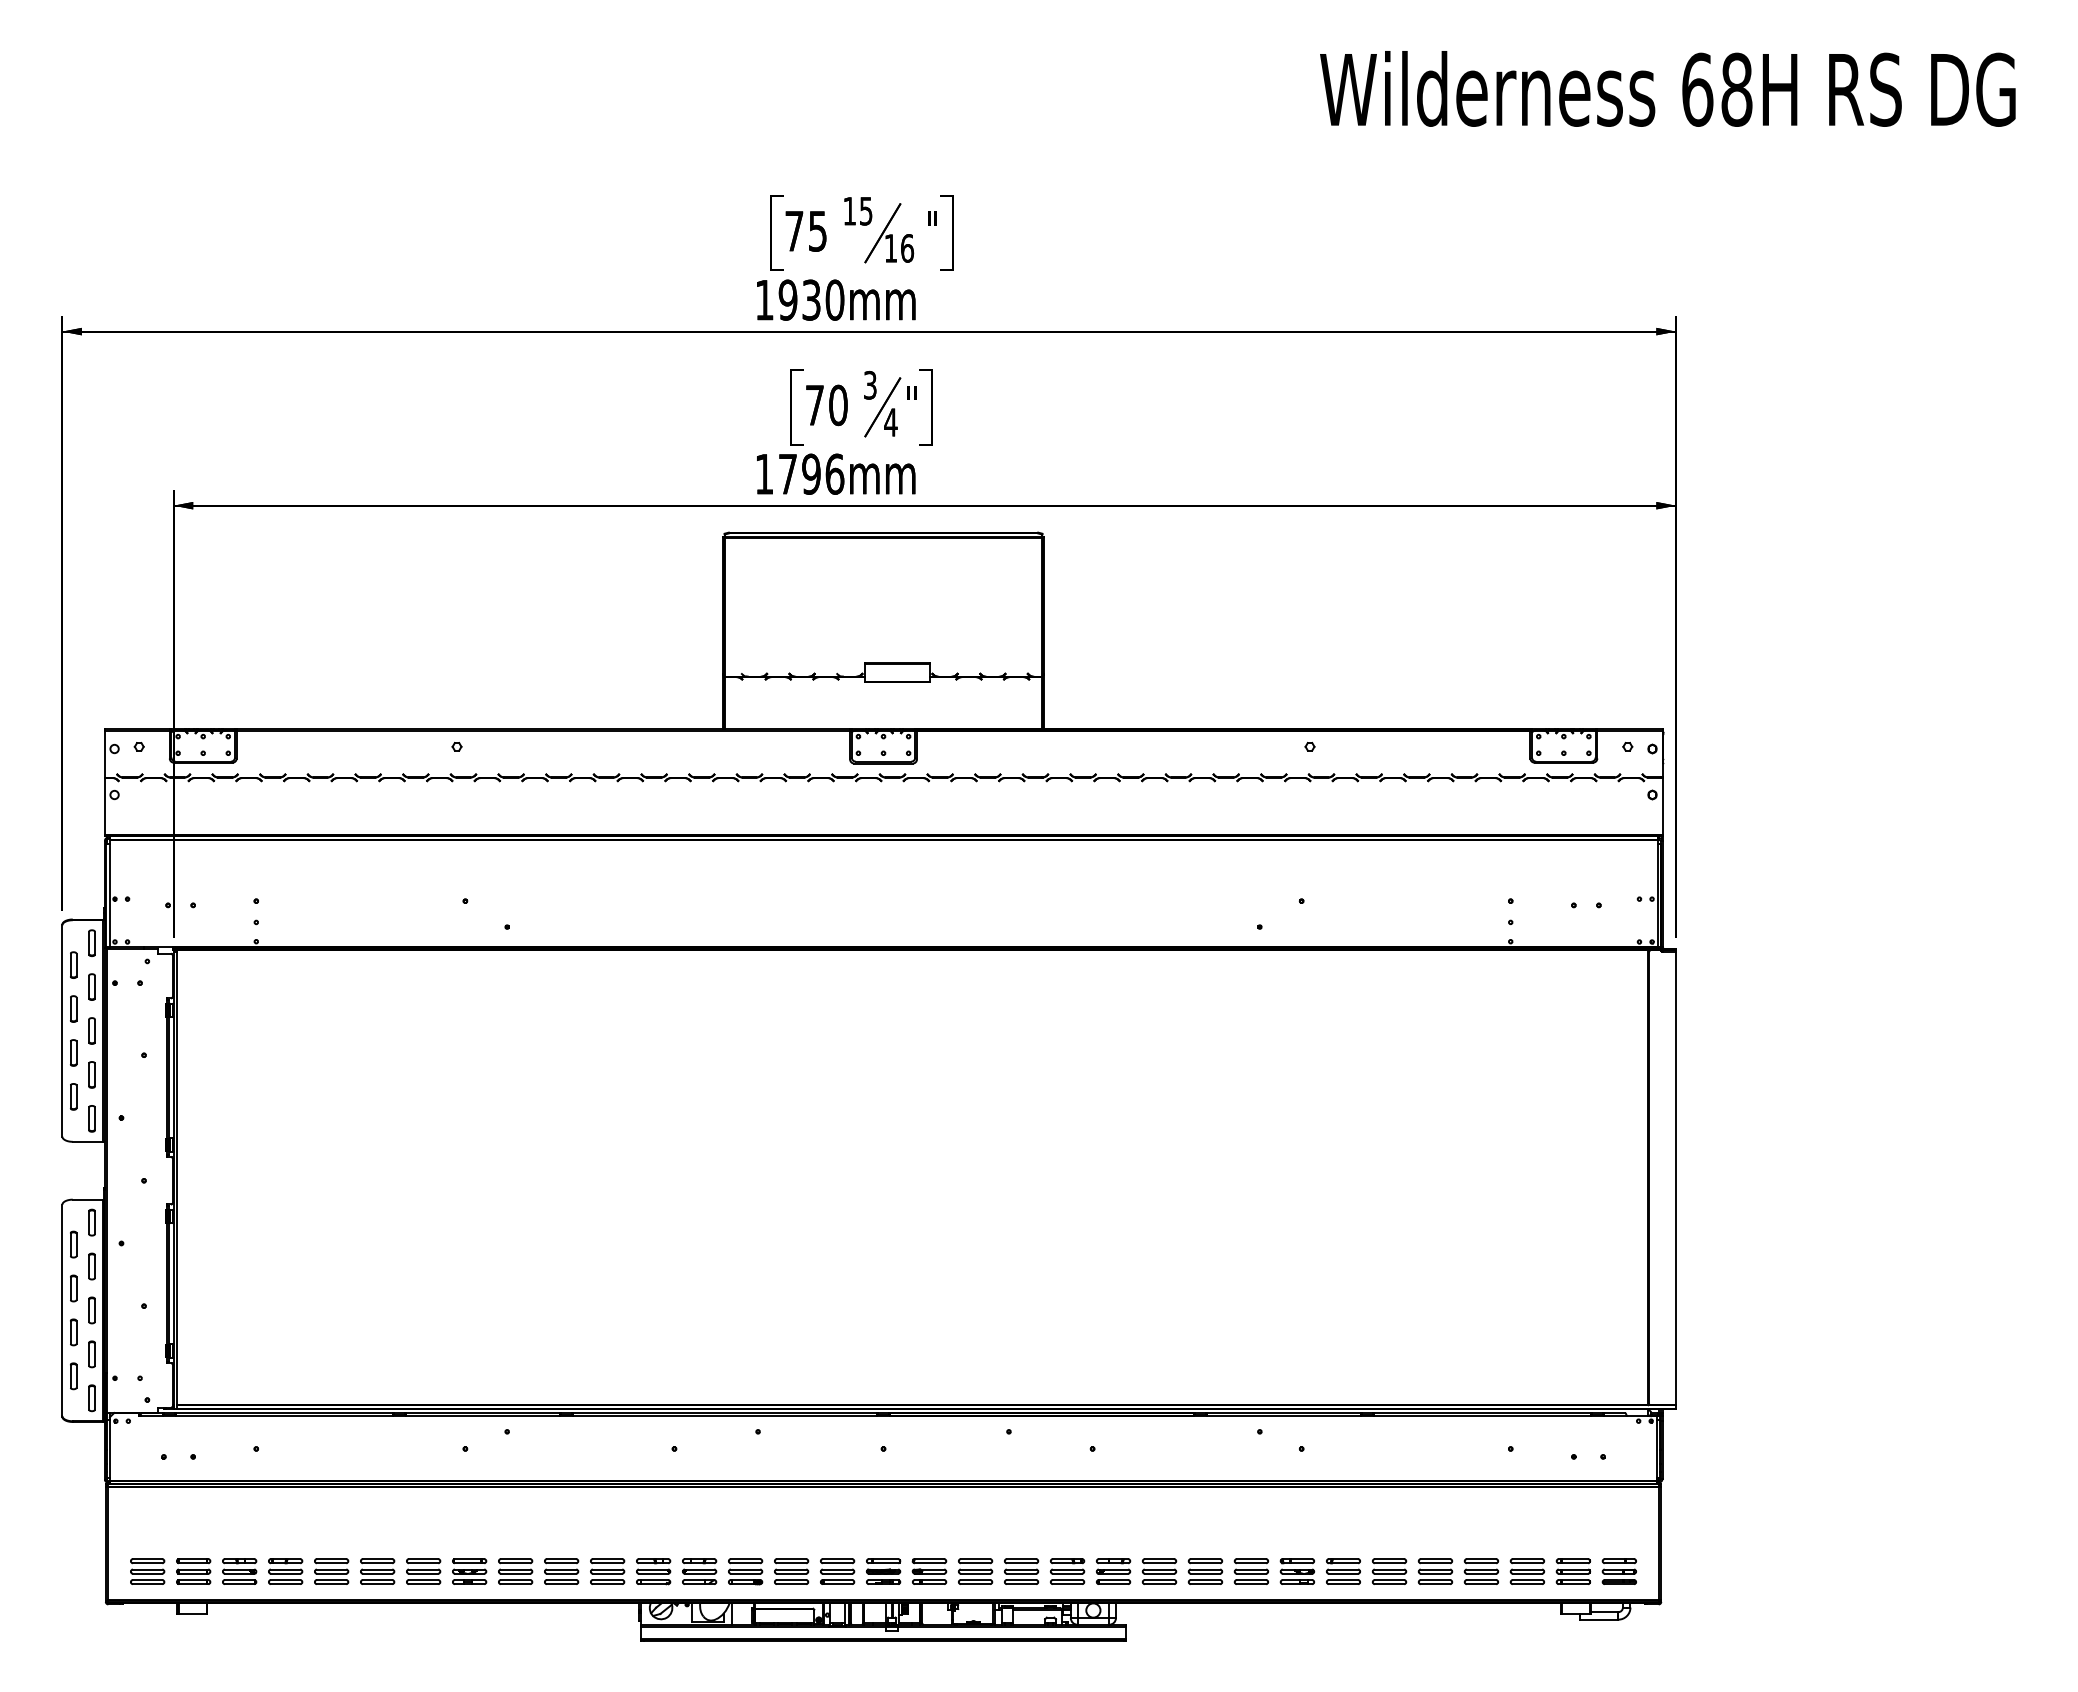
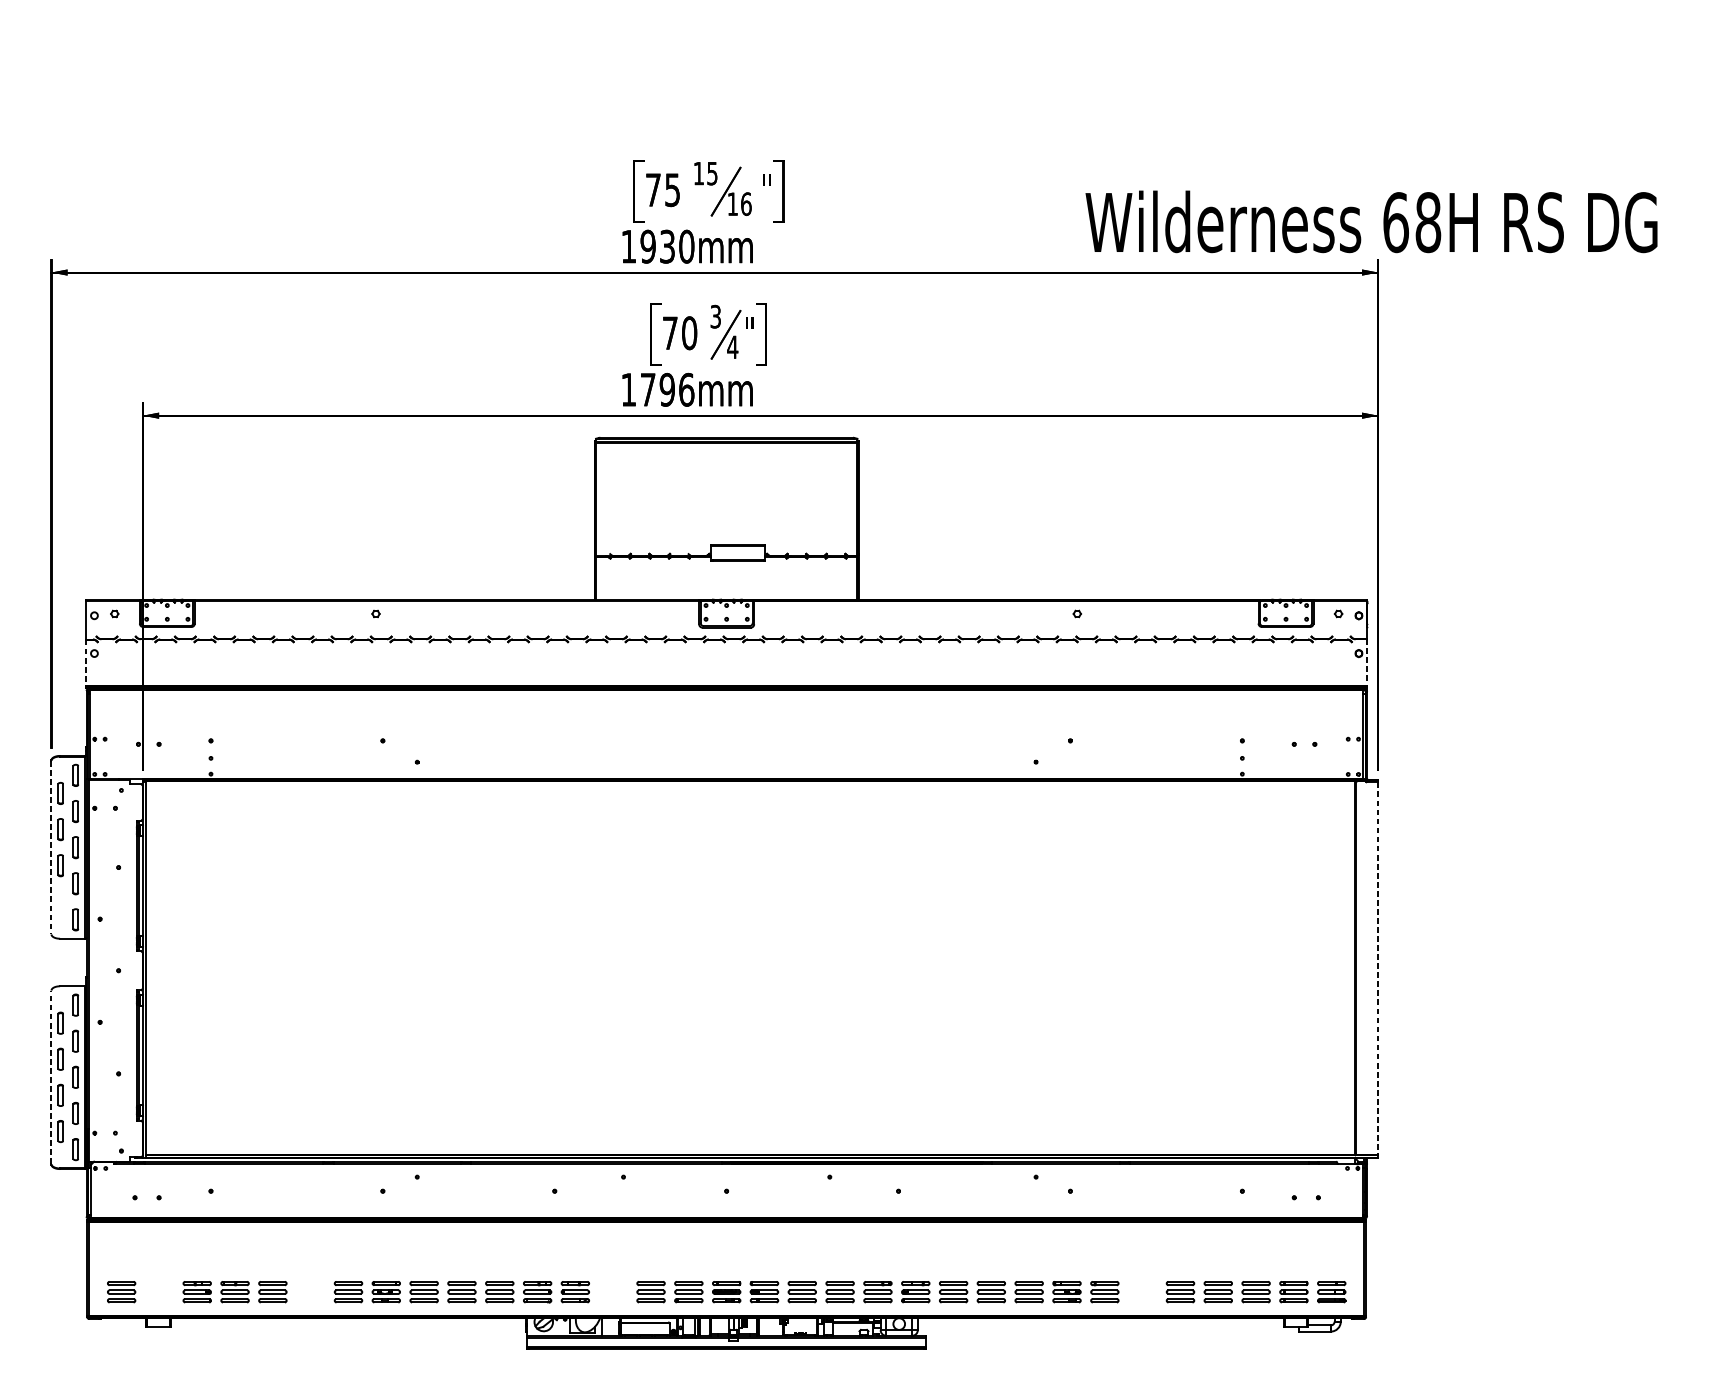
text: (1667, 88) -> (1371, 221), moved
line: (104, 806) -> (86, 663), solid -> dashed
line: (1662, 806) -> (1367, 663), solid -> dashed
line: (62, 1031) -> (51, 848), solid -> dashed
part: (73, 1096) -> (60, 901), removed
line: (1675, 1178) -> (1377, 968), solid -> dashed
line: (62, 1310) -> (51, 1077), solid -> dashed
part: (193, 1571) -> (159, 1292), removed
part: (377, 1571) -> (310, 1292), removed
part: (745, 1571) -> (613, 1292), removed
part: (1389, 1571) -> (1142, 1292), removed

